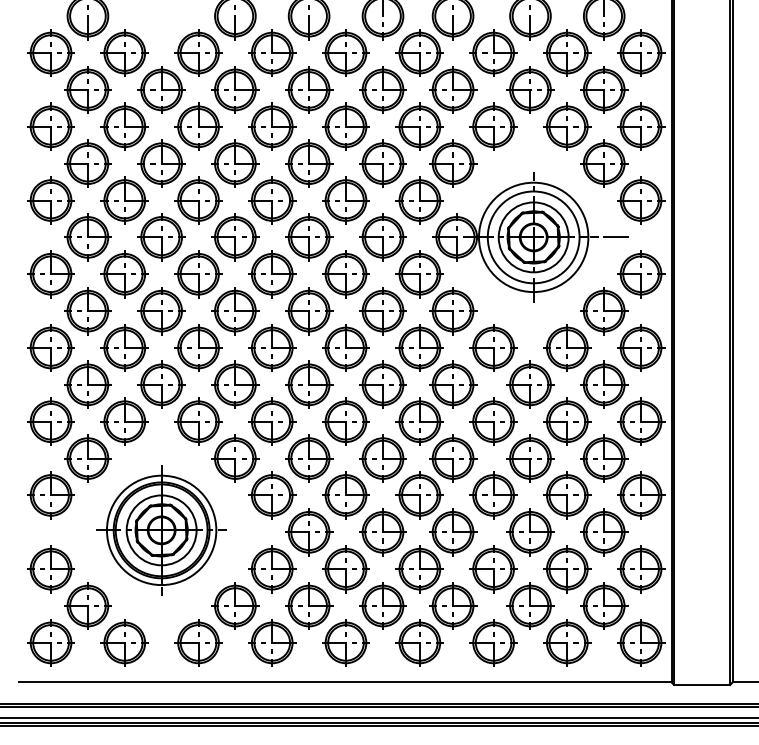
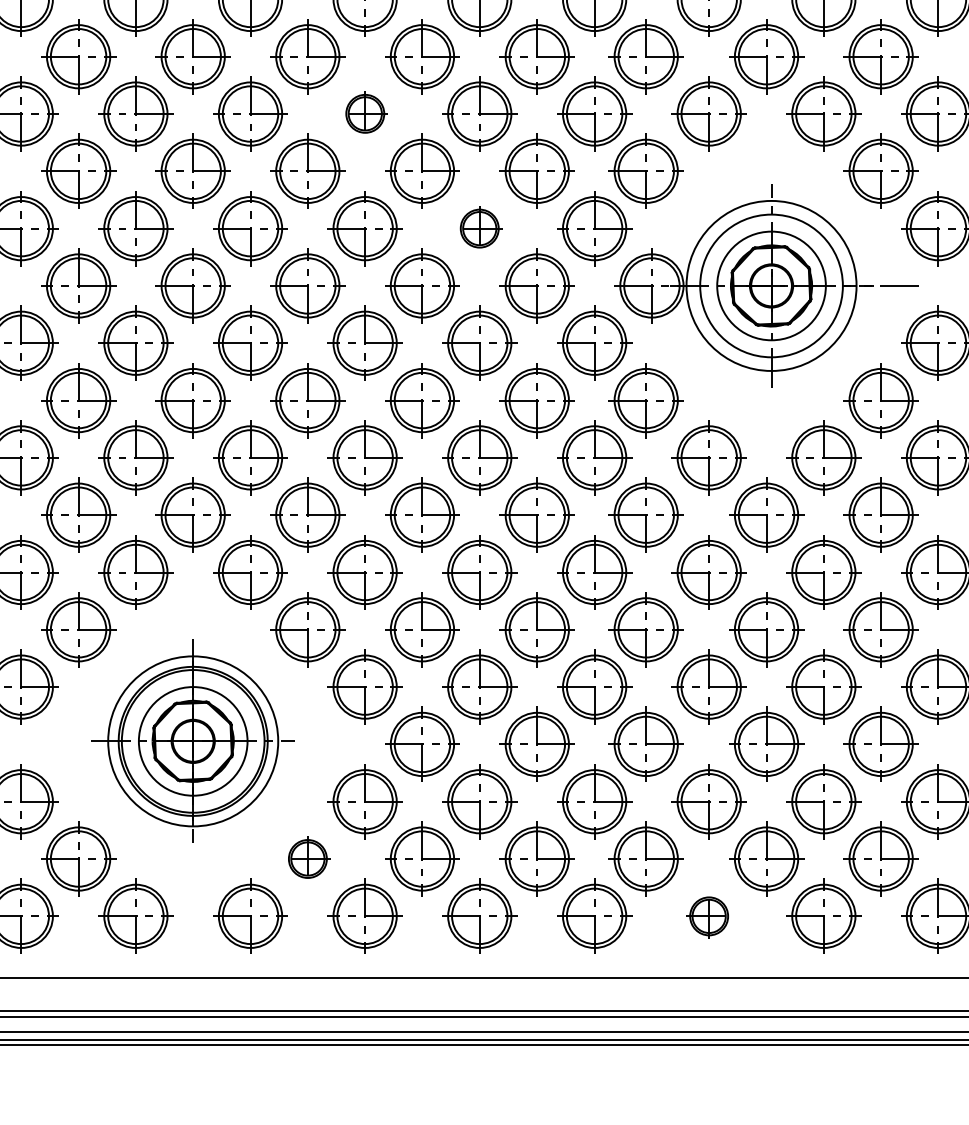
part: (272, 126) -> (365, 113), size x0.6
part: (345, 200) -> (478, 228), size x0.6
part: (235, 605) -> (308, 858), size x0.6
part: (493, 642) -> (709, 915), size x0.6

